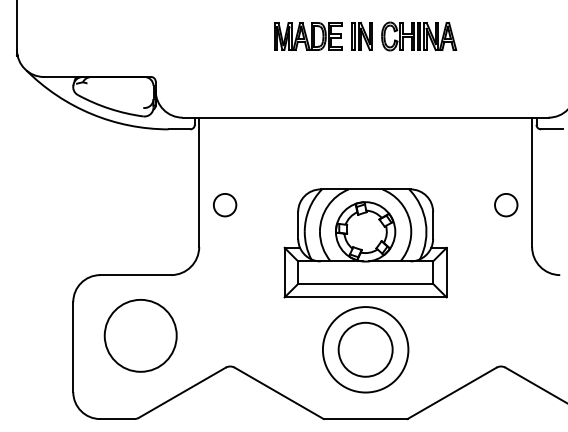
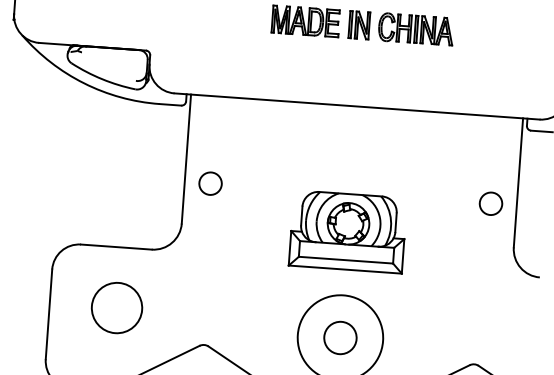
part: (365, 243) -> (347, 231), size x0.7
circle: (140, 335) -> (116, 307), size x0.7
circle: (365, 349) -> (340, 337), size x0.6

